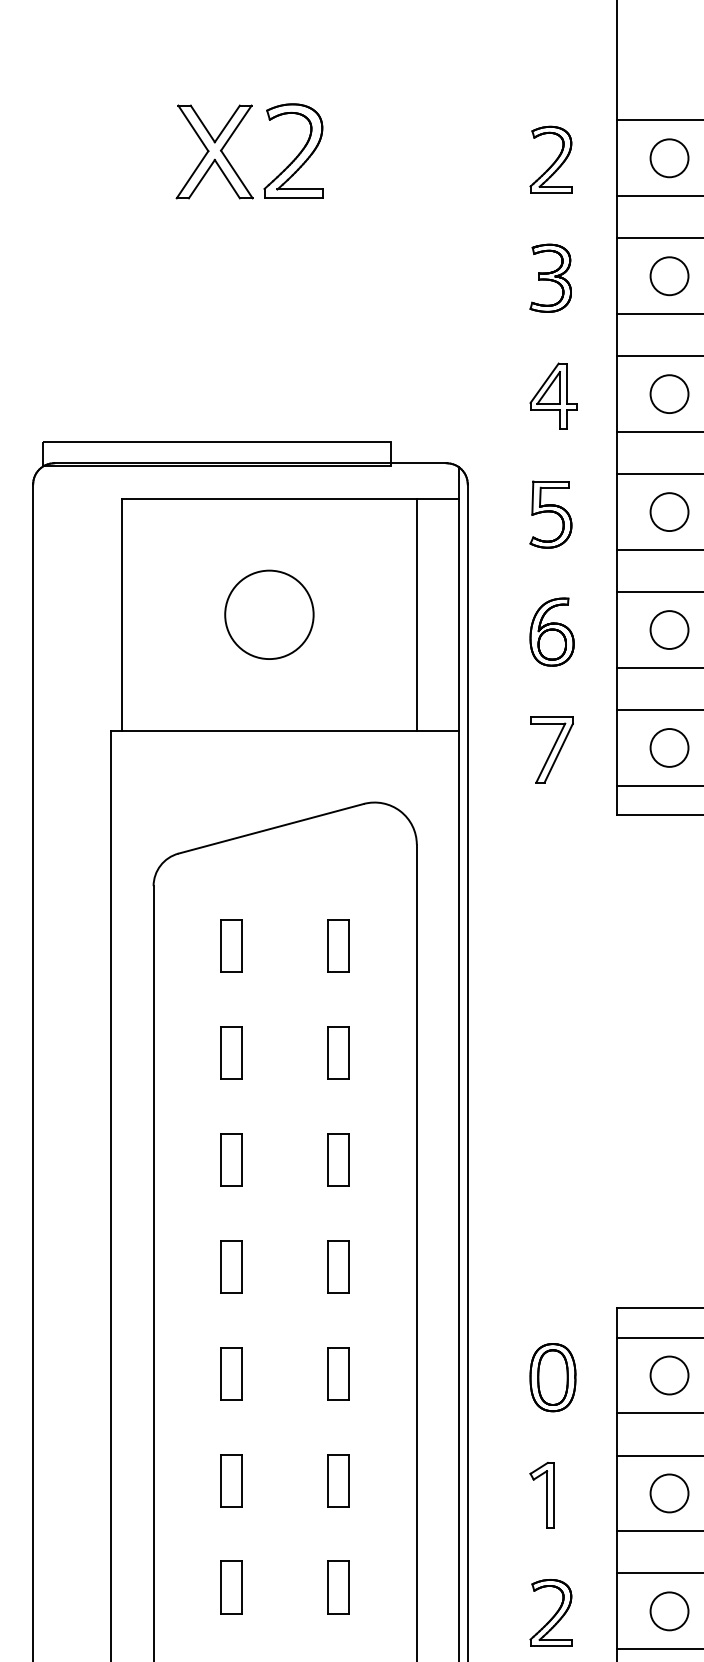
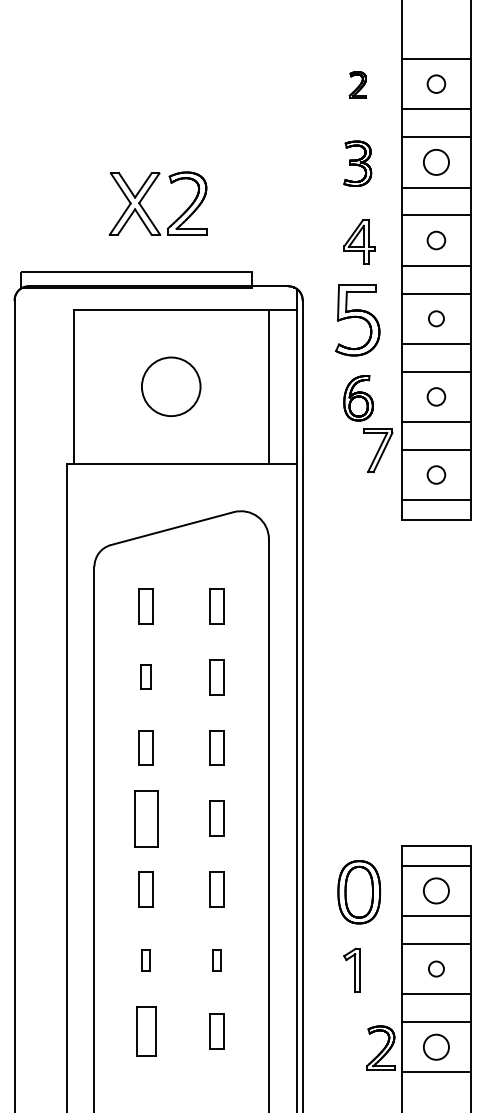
circle: (669, 157) -> (436, 83), size x0.7
part: (550, 158) -> (357, 84), size x0.6
part: (230, 161) -> (145, 210), moved
circle: (669, 394) -> (436, 240), size x0.7
circle: (669, 511) -> (436, 318), size x0.6
part: (550, 514) -> (357, 320), size x1.6
circle: (669, 629) -> (436, 396), size x0.7
circle: (669, 747) -> (436, 474), size x0.7
part: (551, 750) -> (378, 450), moved
part: (230, 1053) -> (145, 677), size x0.7
part: (230, 1266) -> (145, 818), size x1.6
part: (551, 1377) -> (358, 892), size x1.4
part: (230, 1480) -> (145, 960), size x0.6
part: (337, 1480) -> (216, 960), size x0.6
circle: (669, 1492) -> (436, 968), size x0.6
part: (230, 1587) -> (145, 1031), size x1.4
part: (550, 1611) -> (380, 1047), moved

